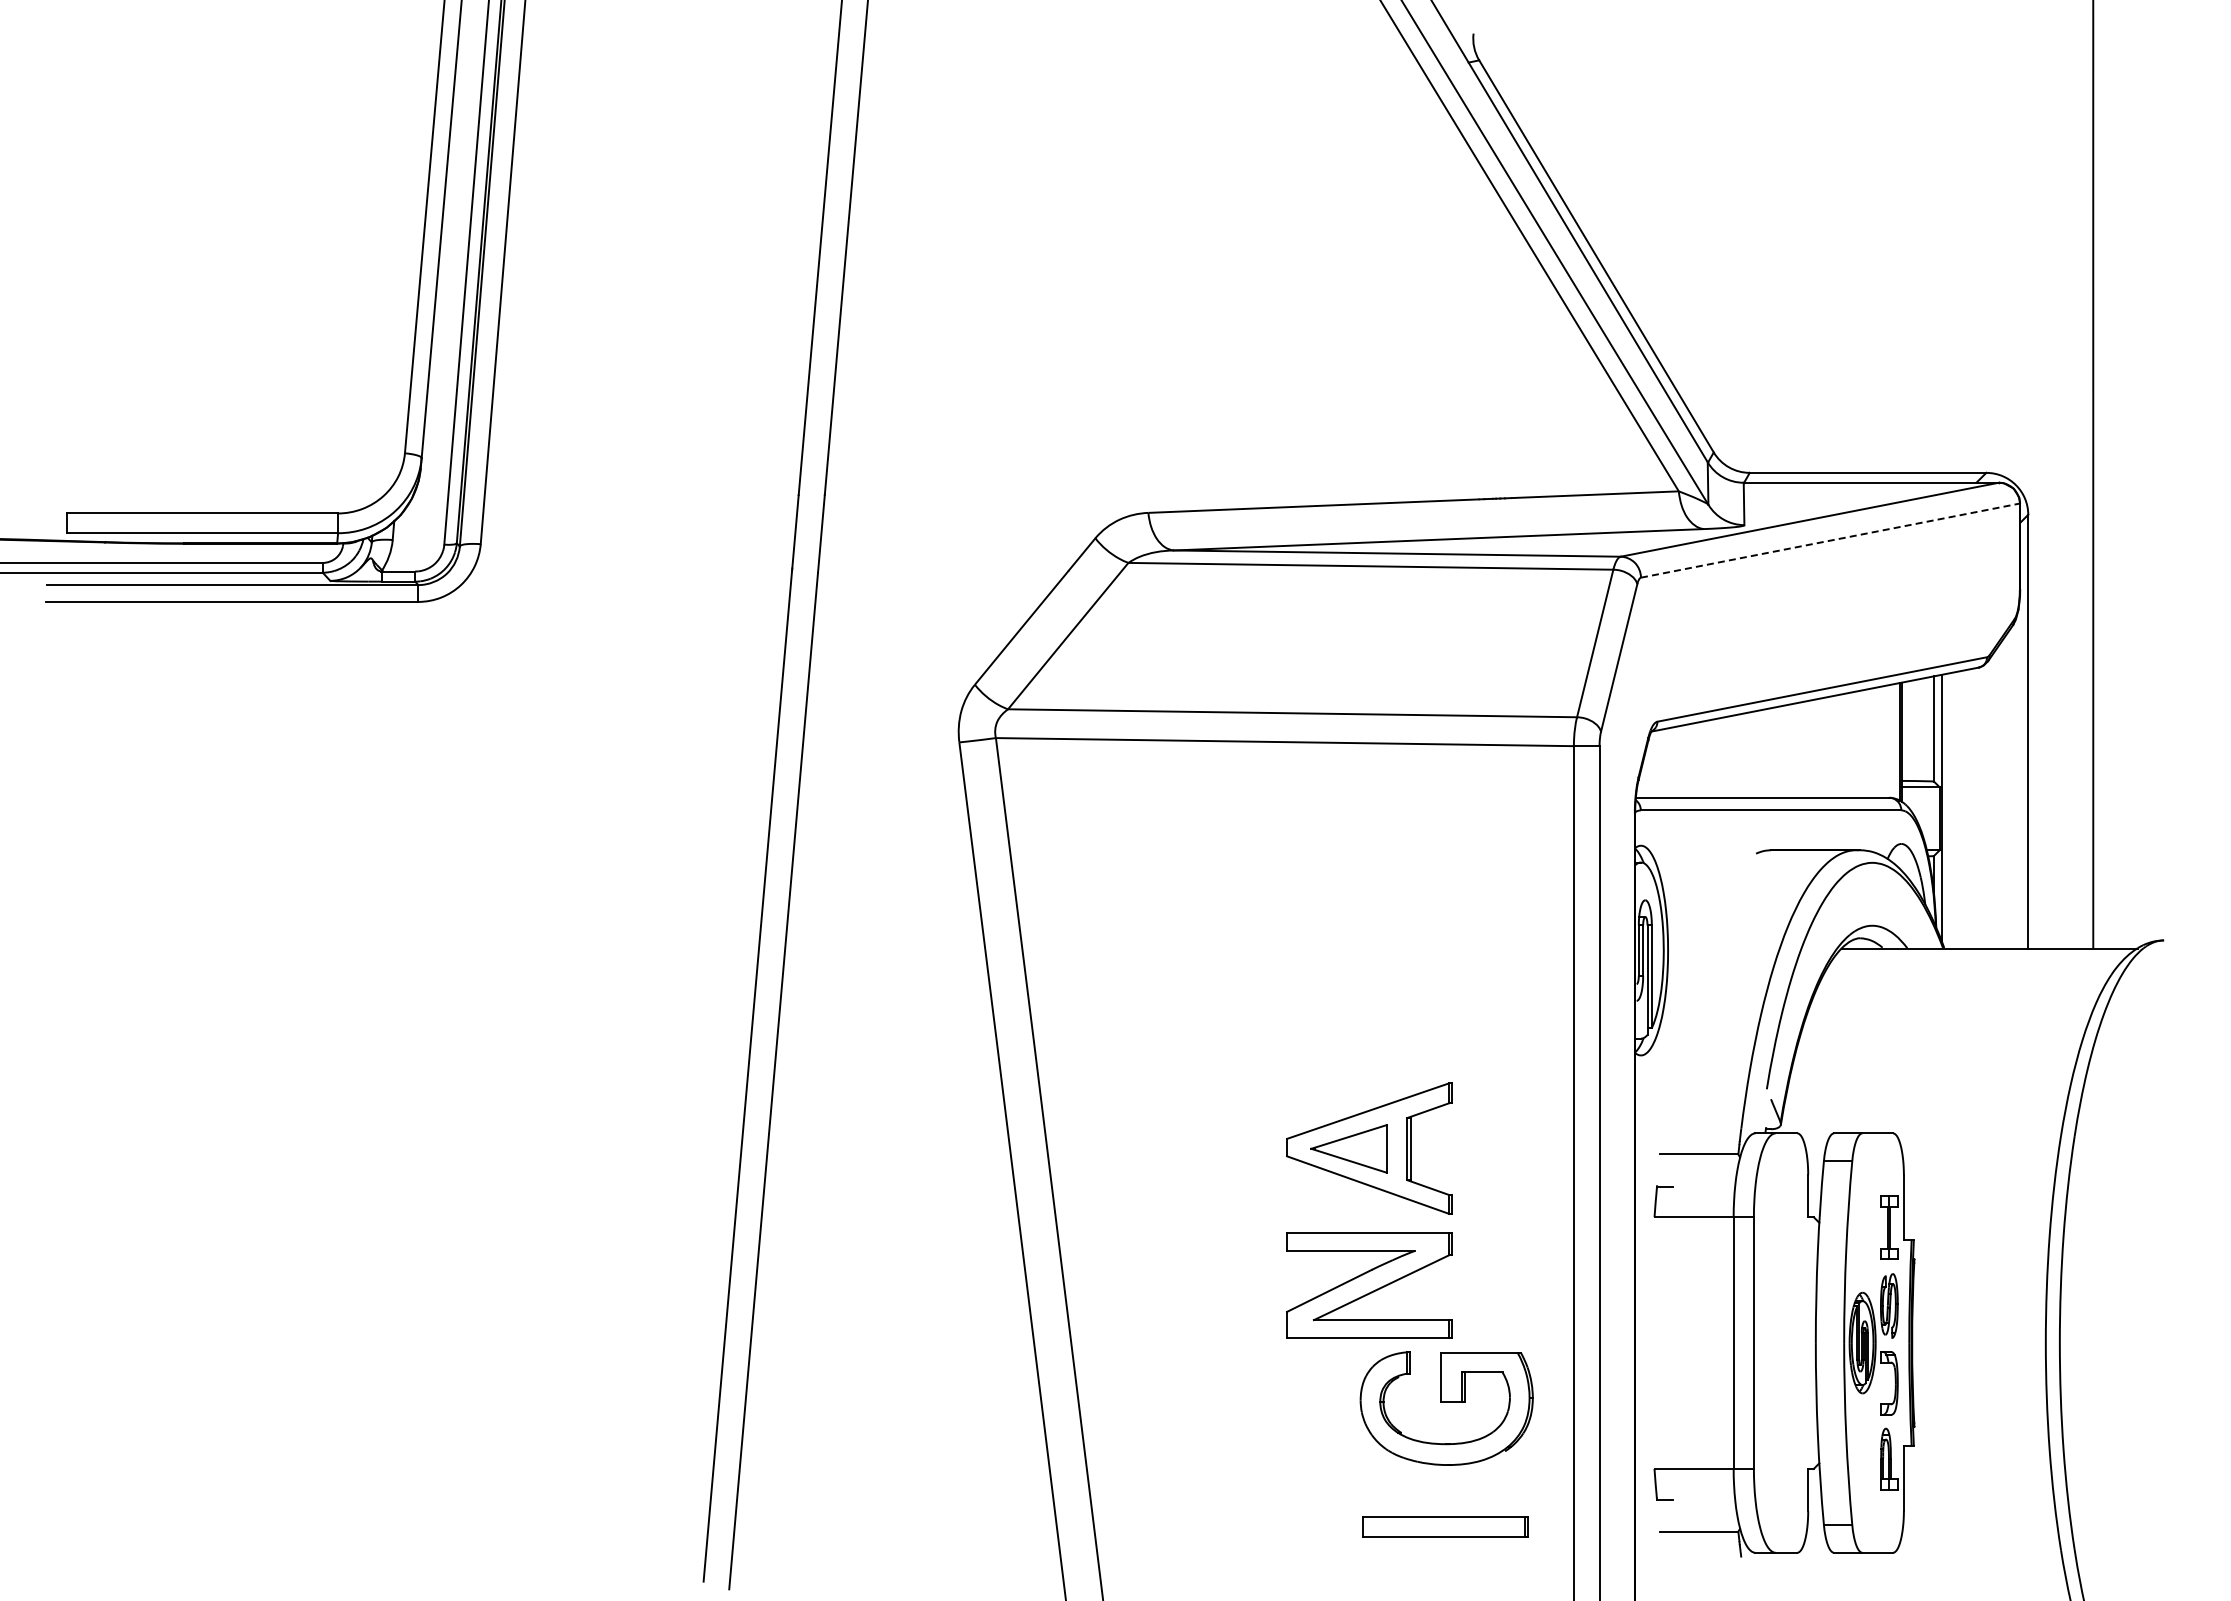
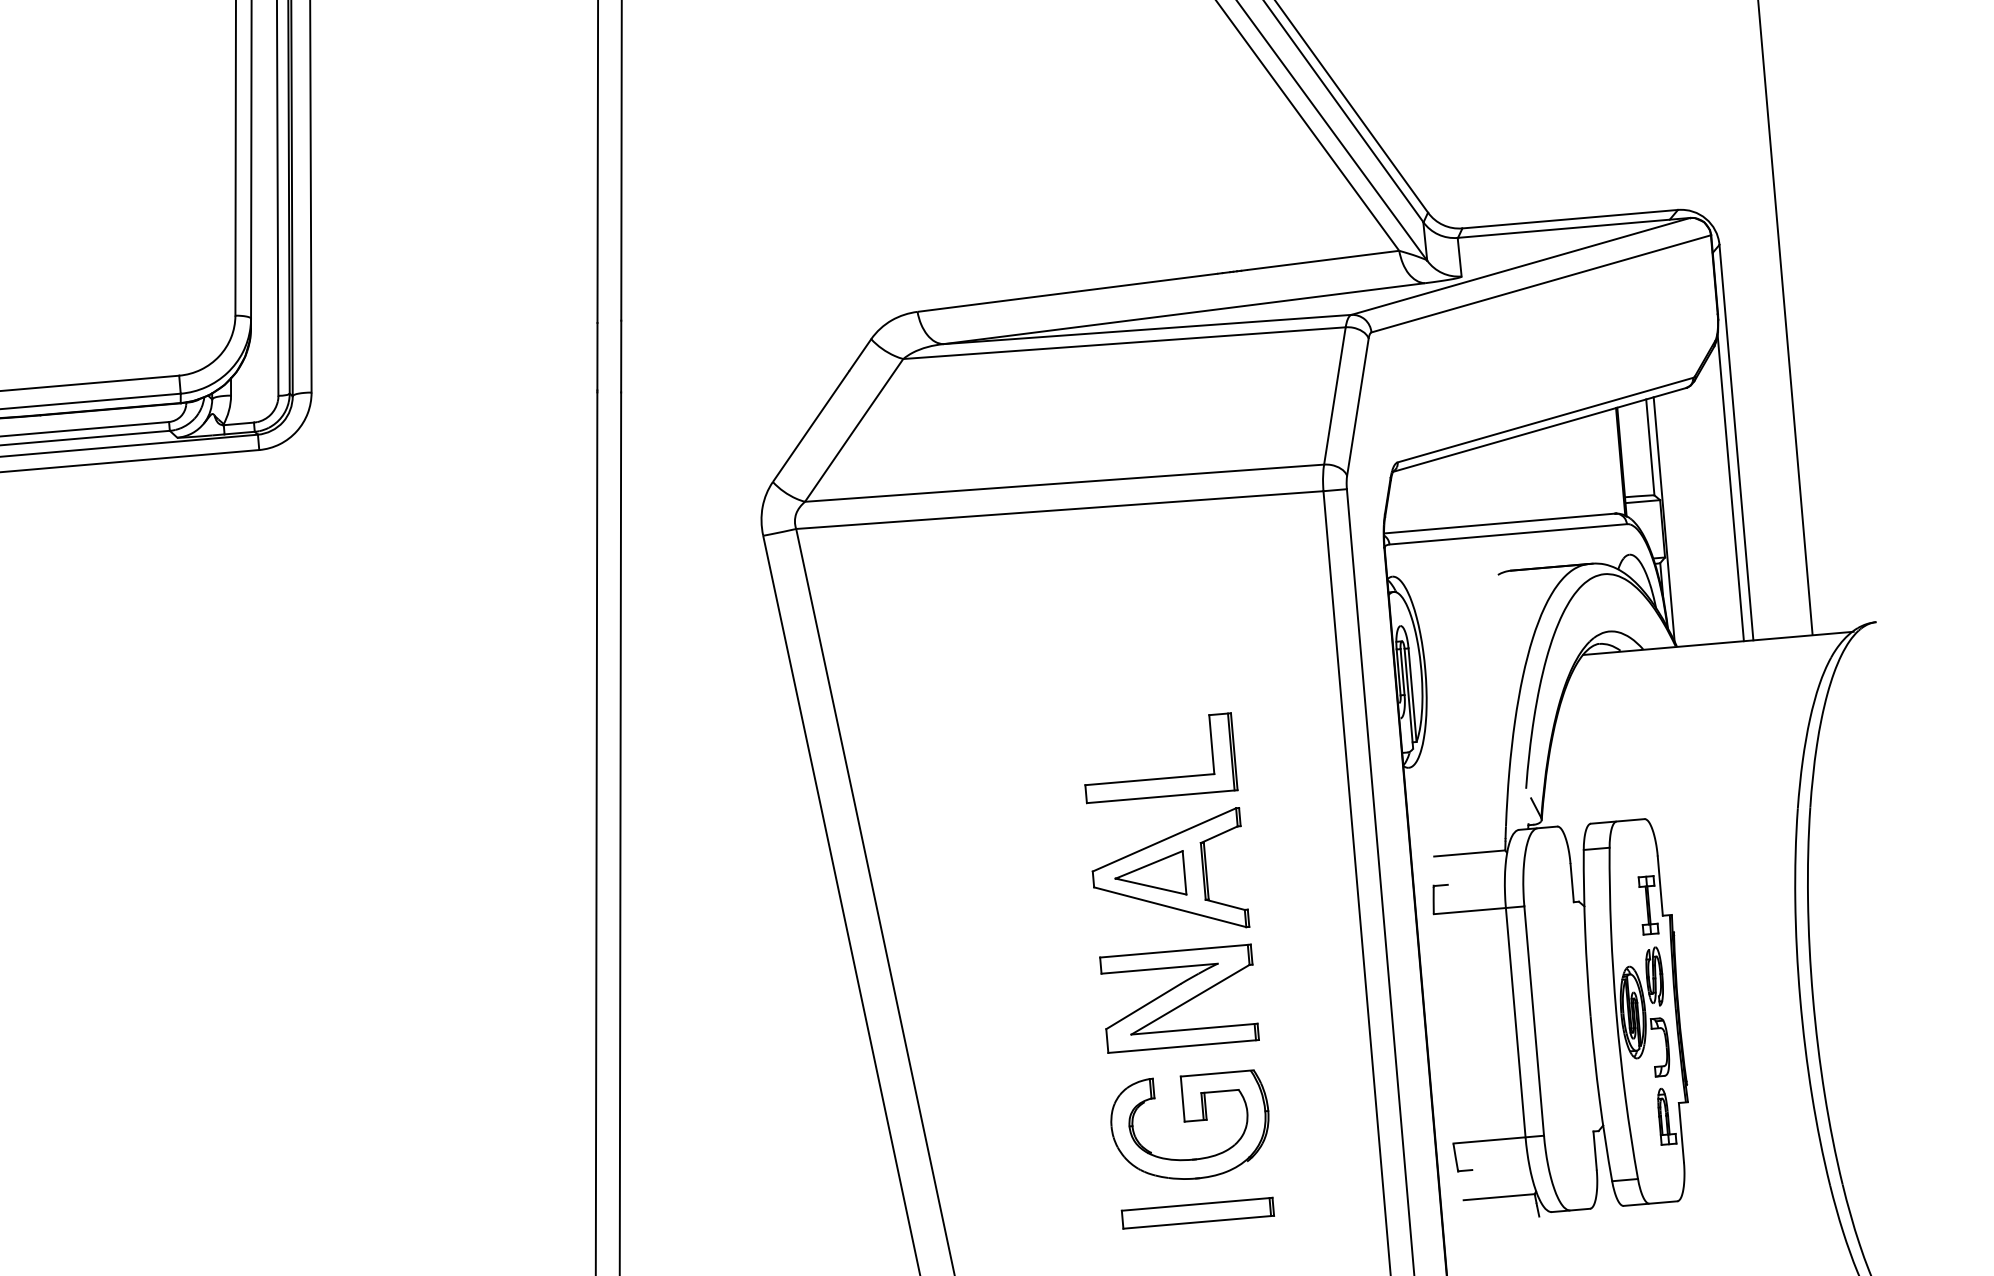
line: (1830, 540) -> (1541, 283), dashed -> solid
line: (2017, 780) -> (1730, 487), added
part: (1369, 1043) -> (1160, 778), added
part: (1446, 1408) -> (1190, 1127), moved
part: (1445, 1526) -> (1197, 1212), moved

